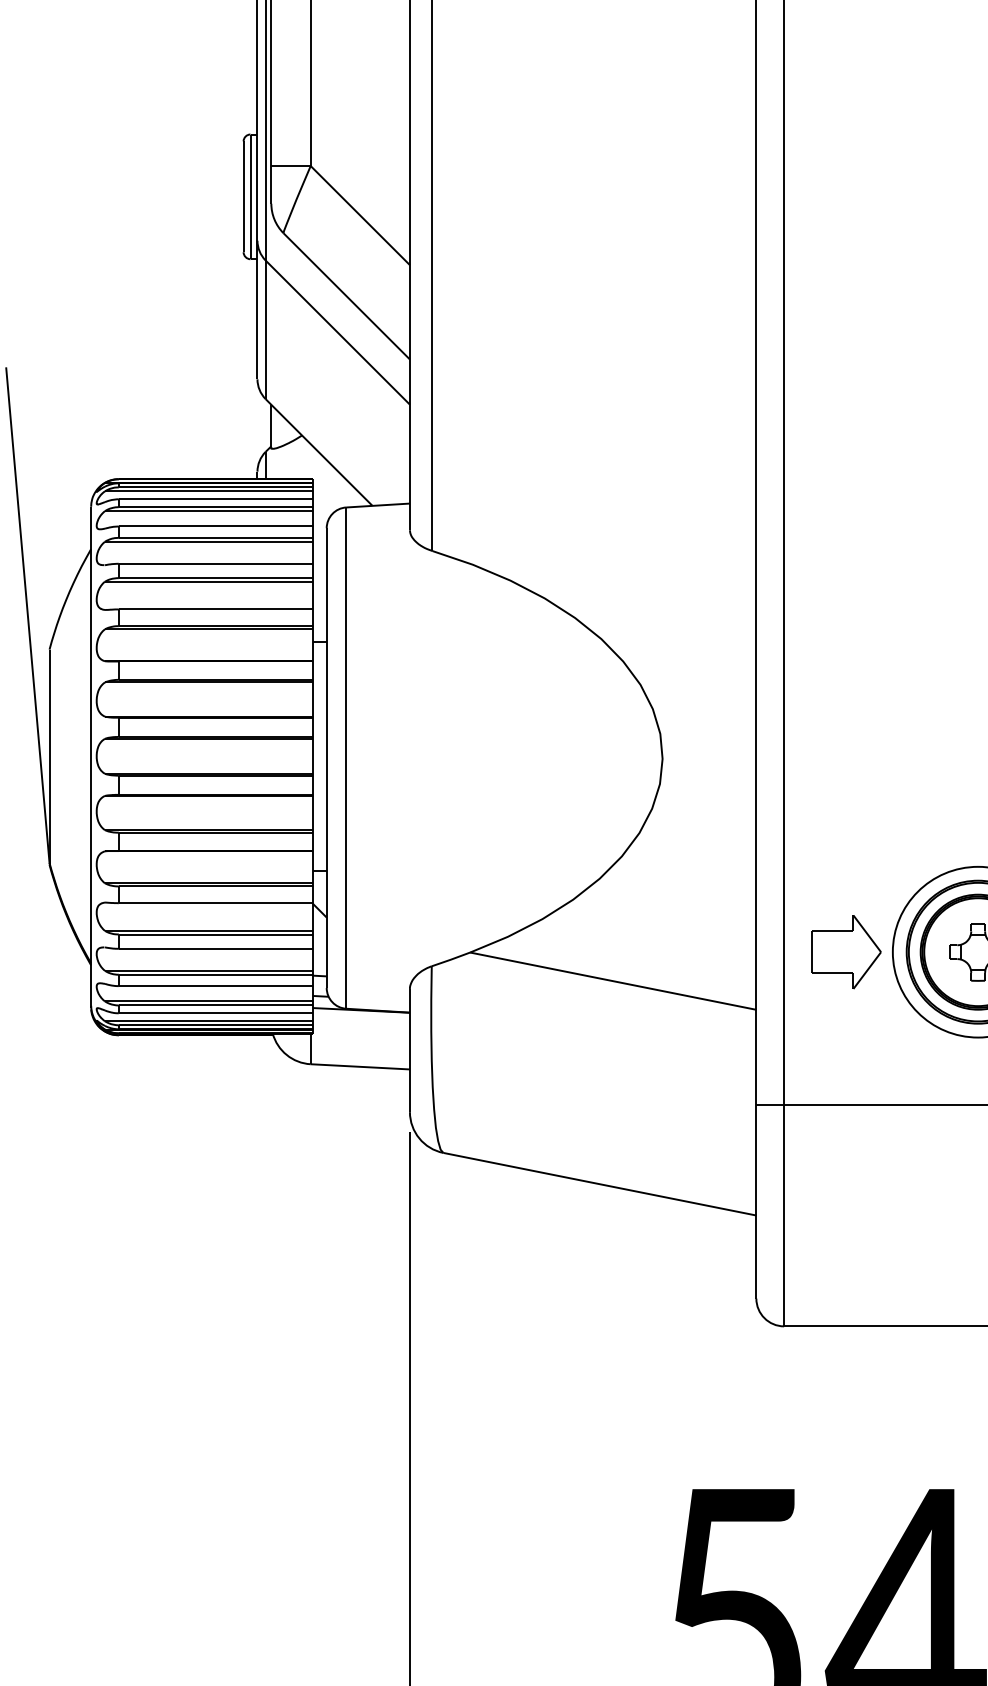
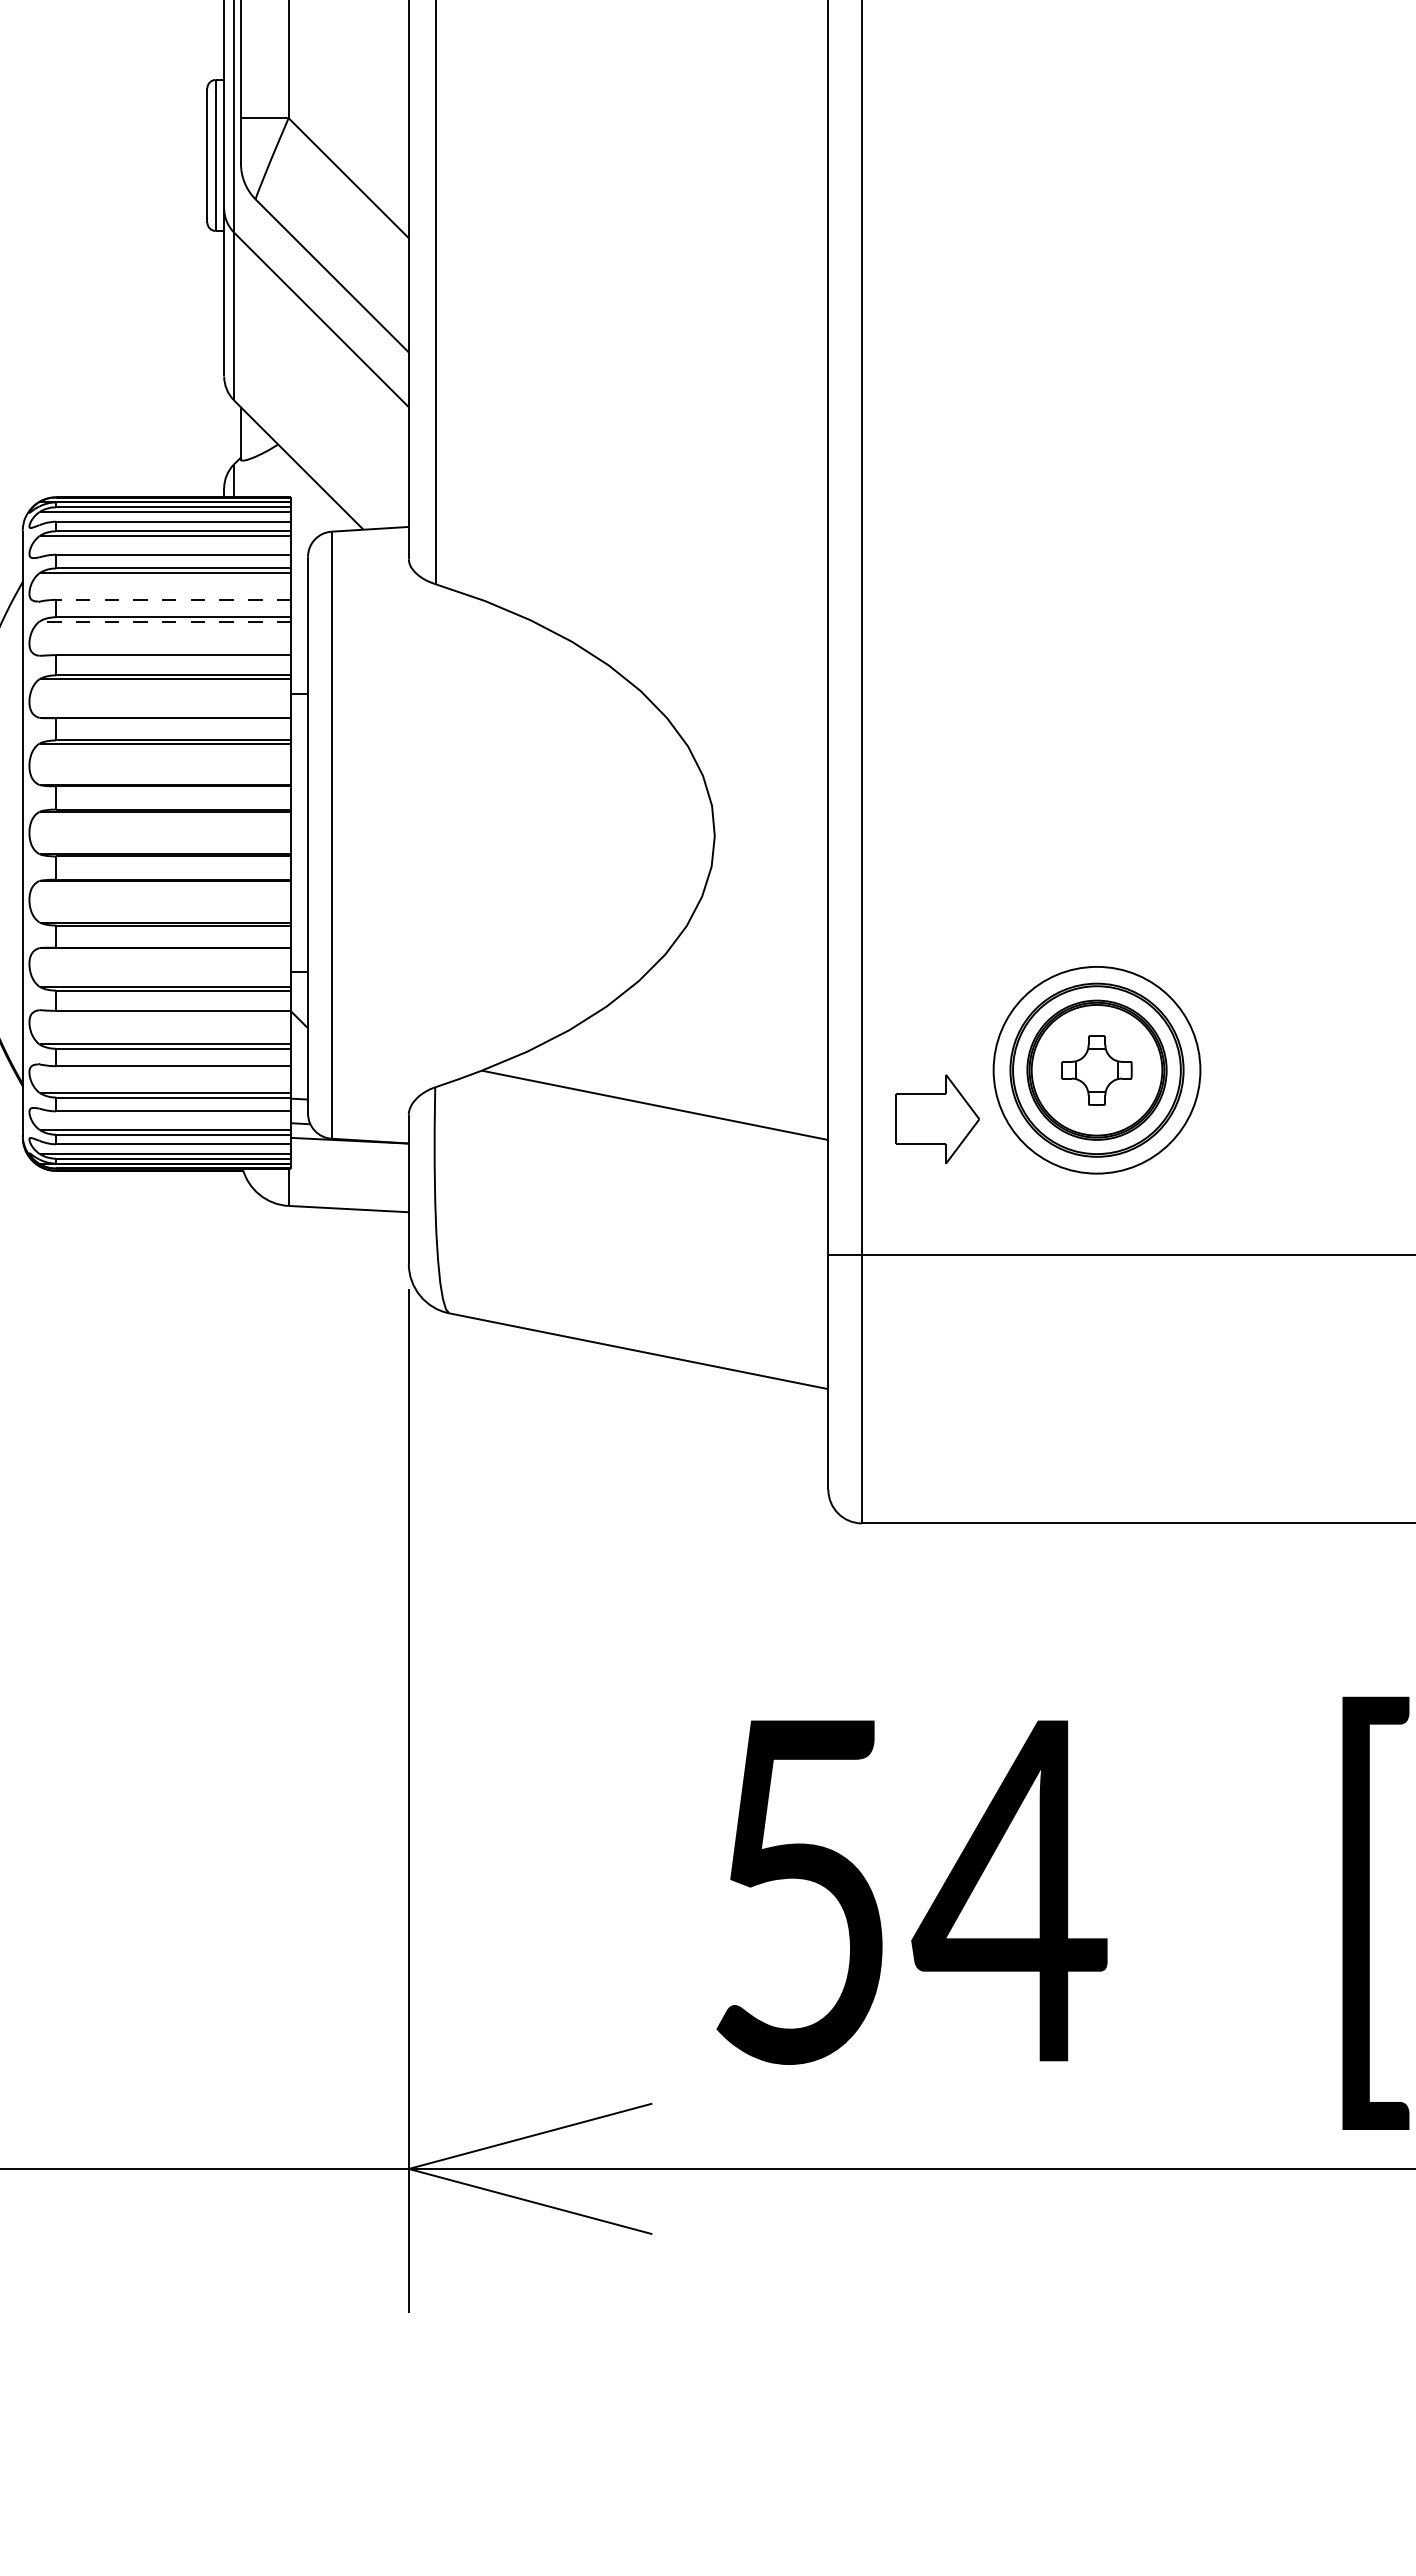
line: (215, 563) -> (173, 599), solid -> dashed
line: (209, 581) -> (165, 621), solid -> dashed
part: (846, 952) -> (937, 1119), moved

